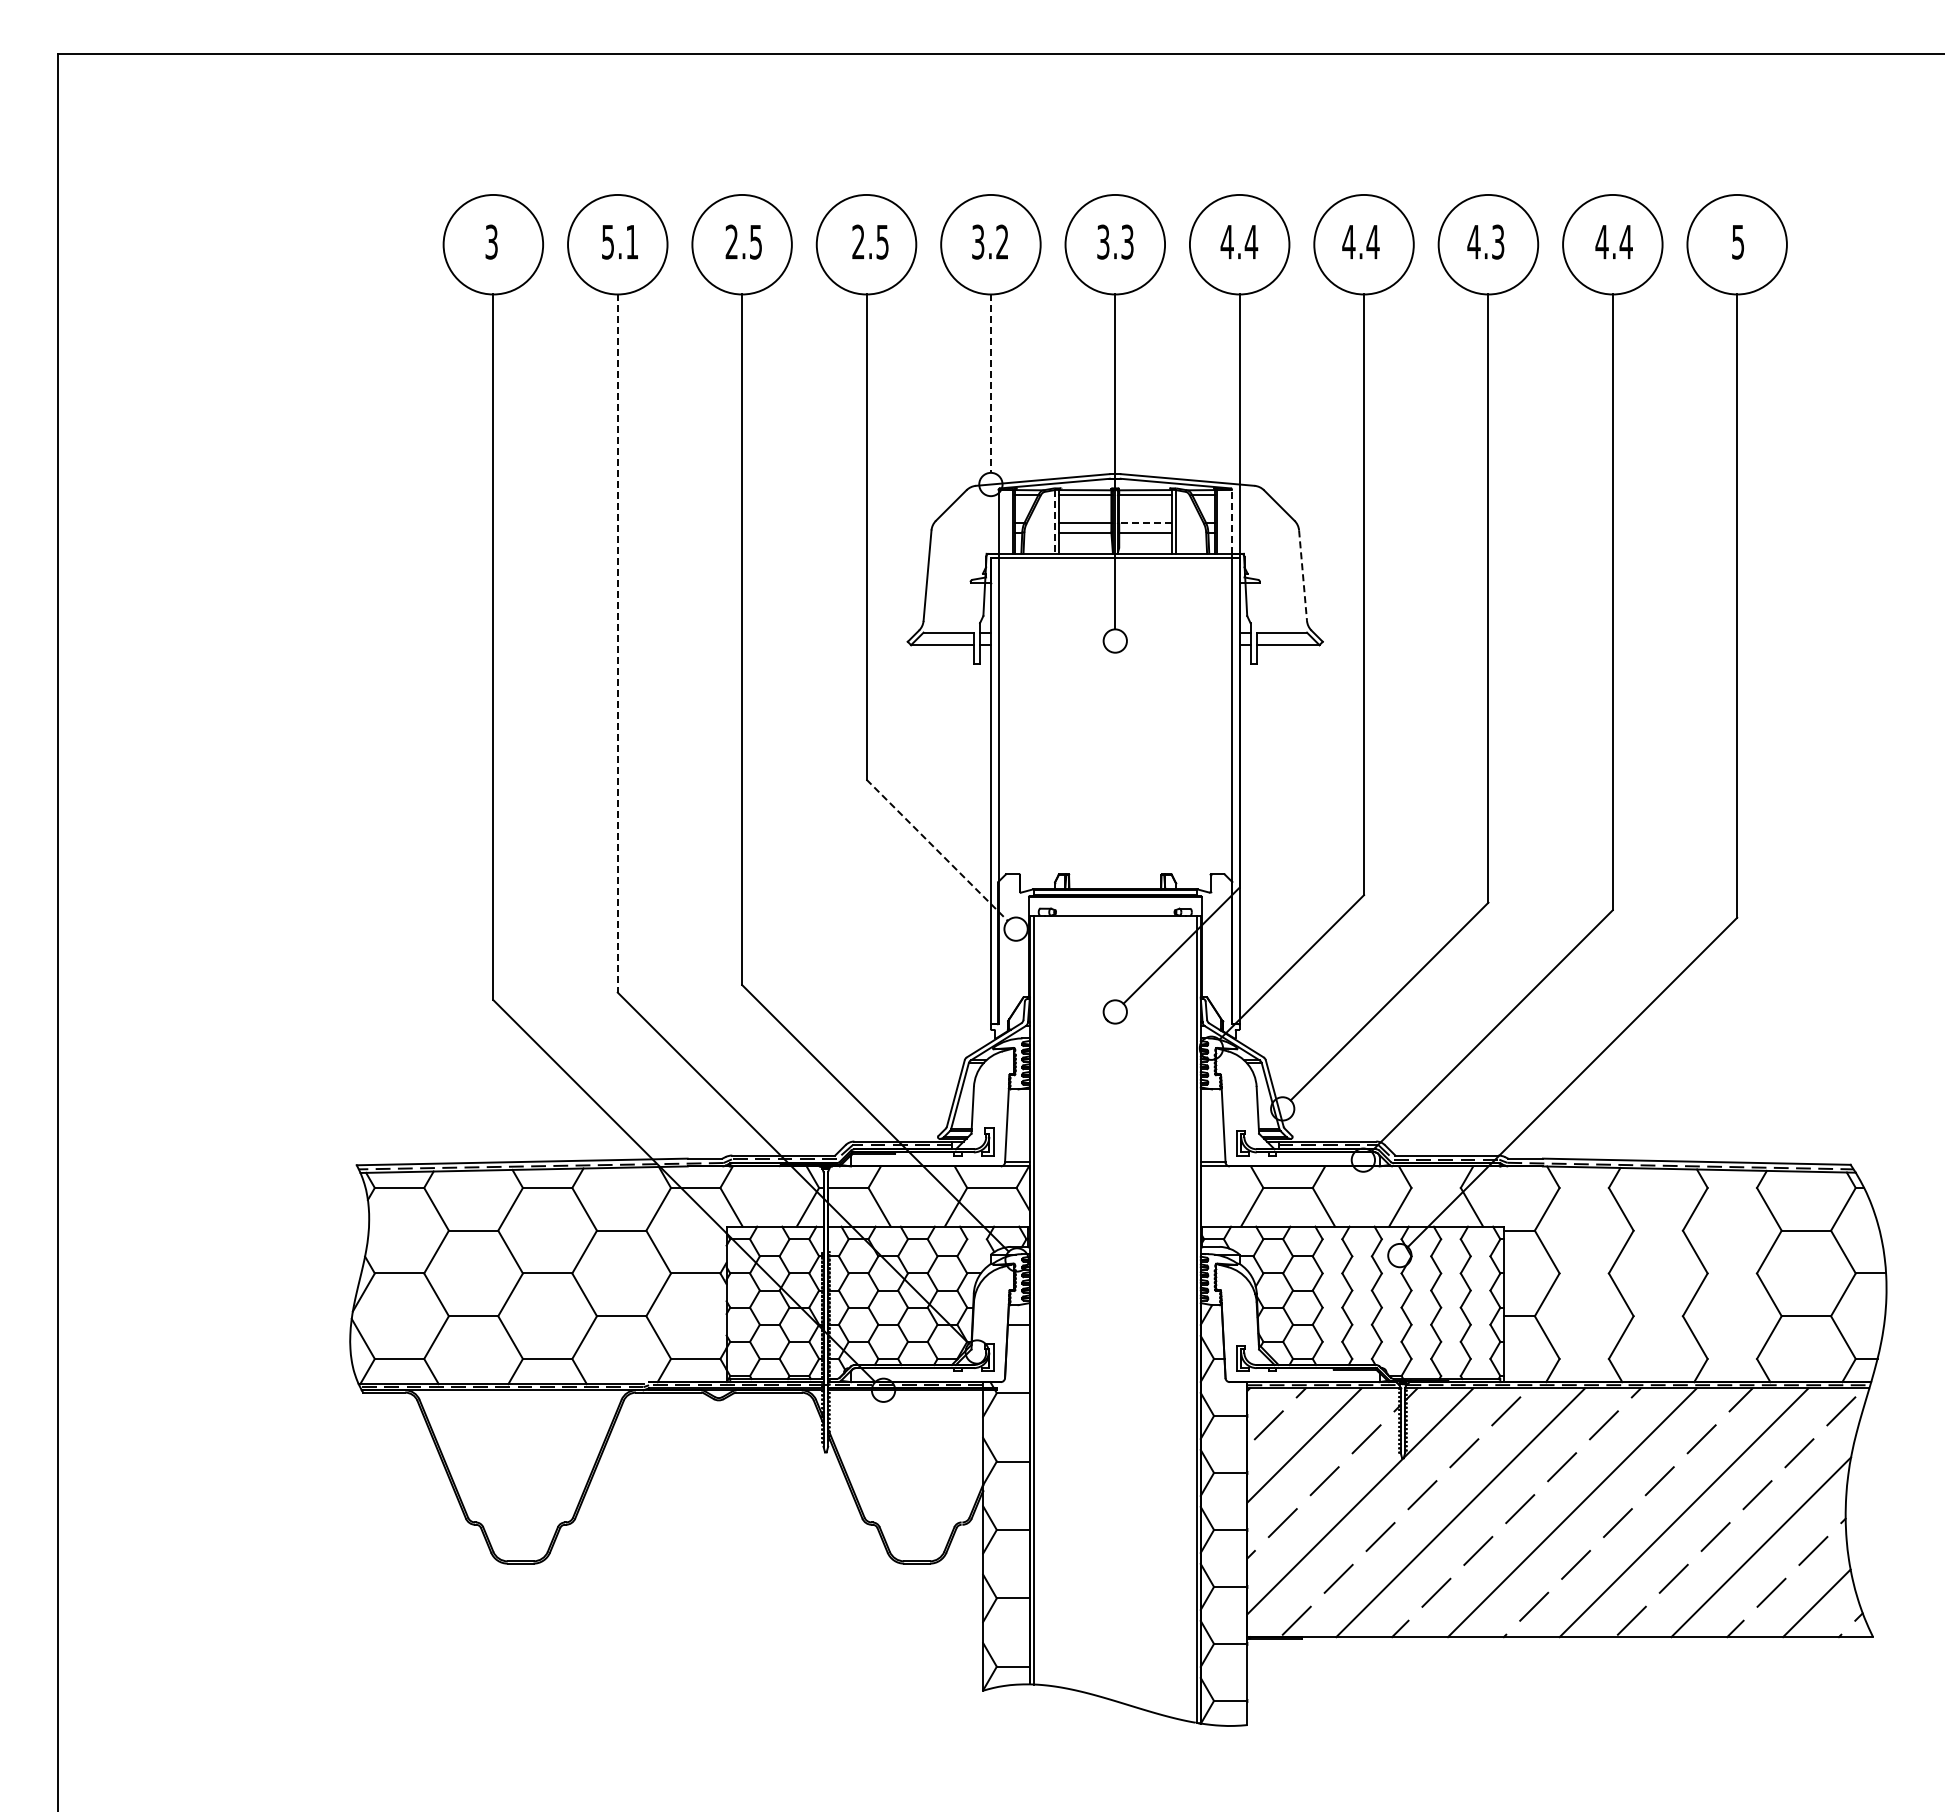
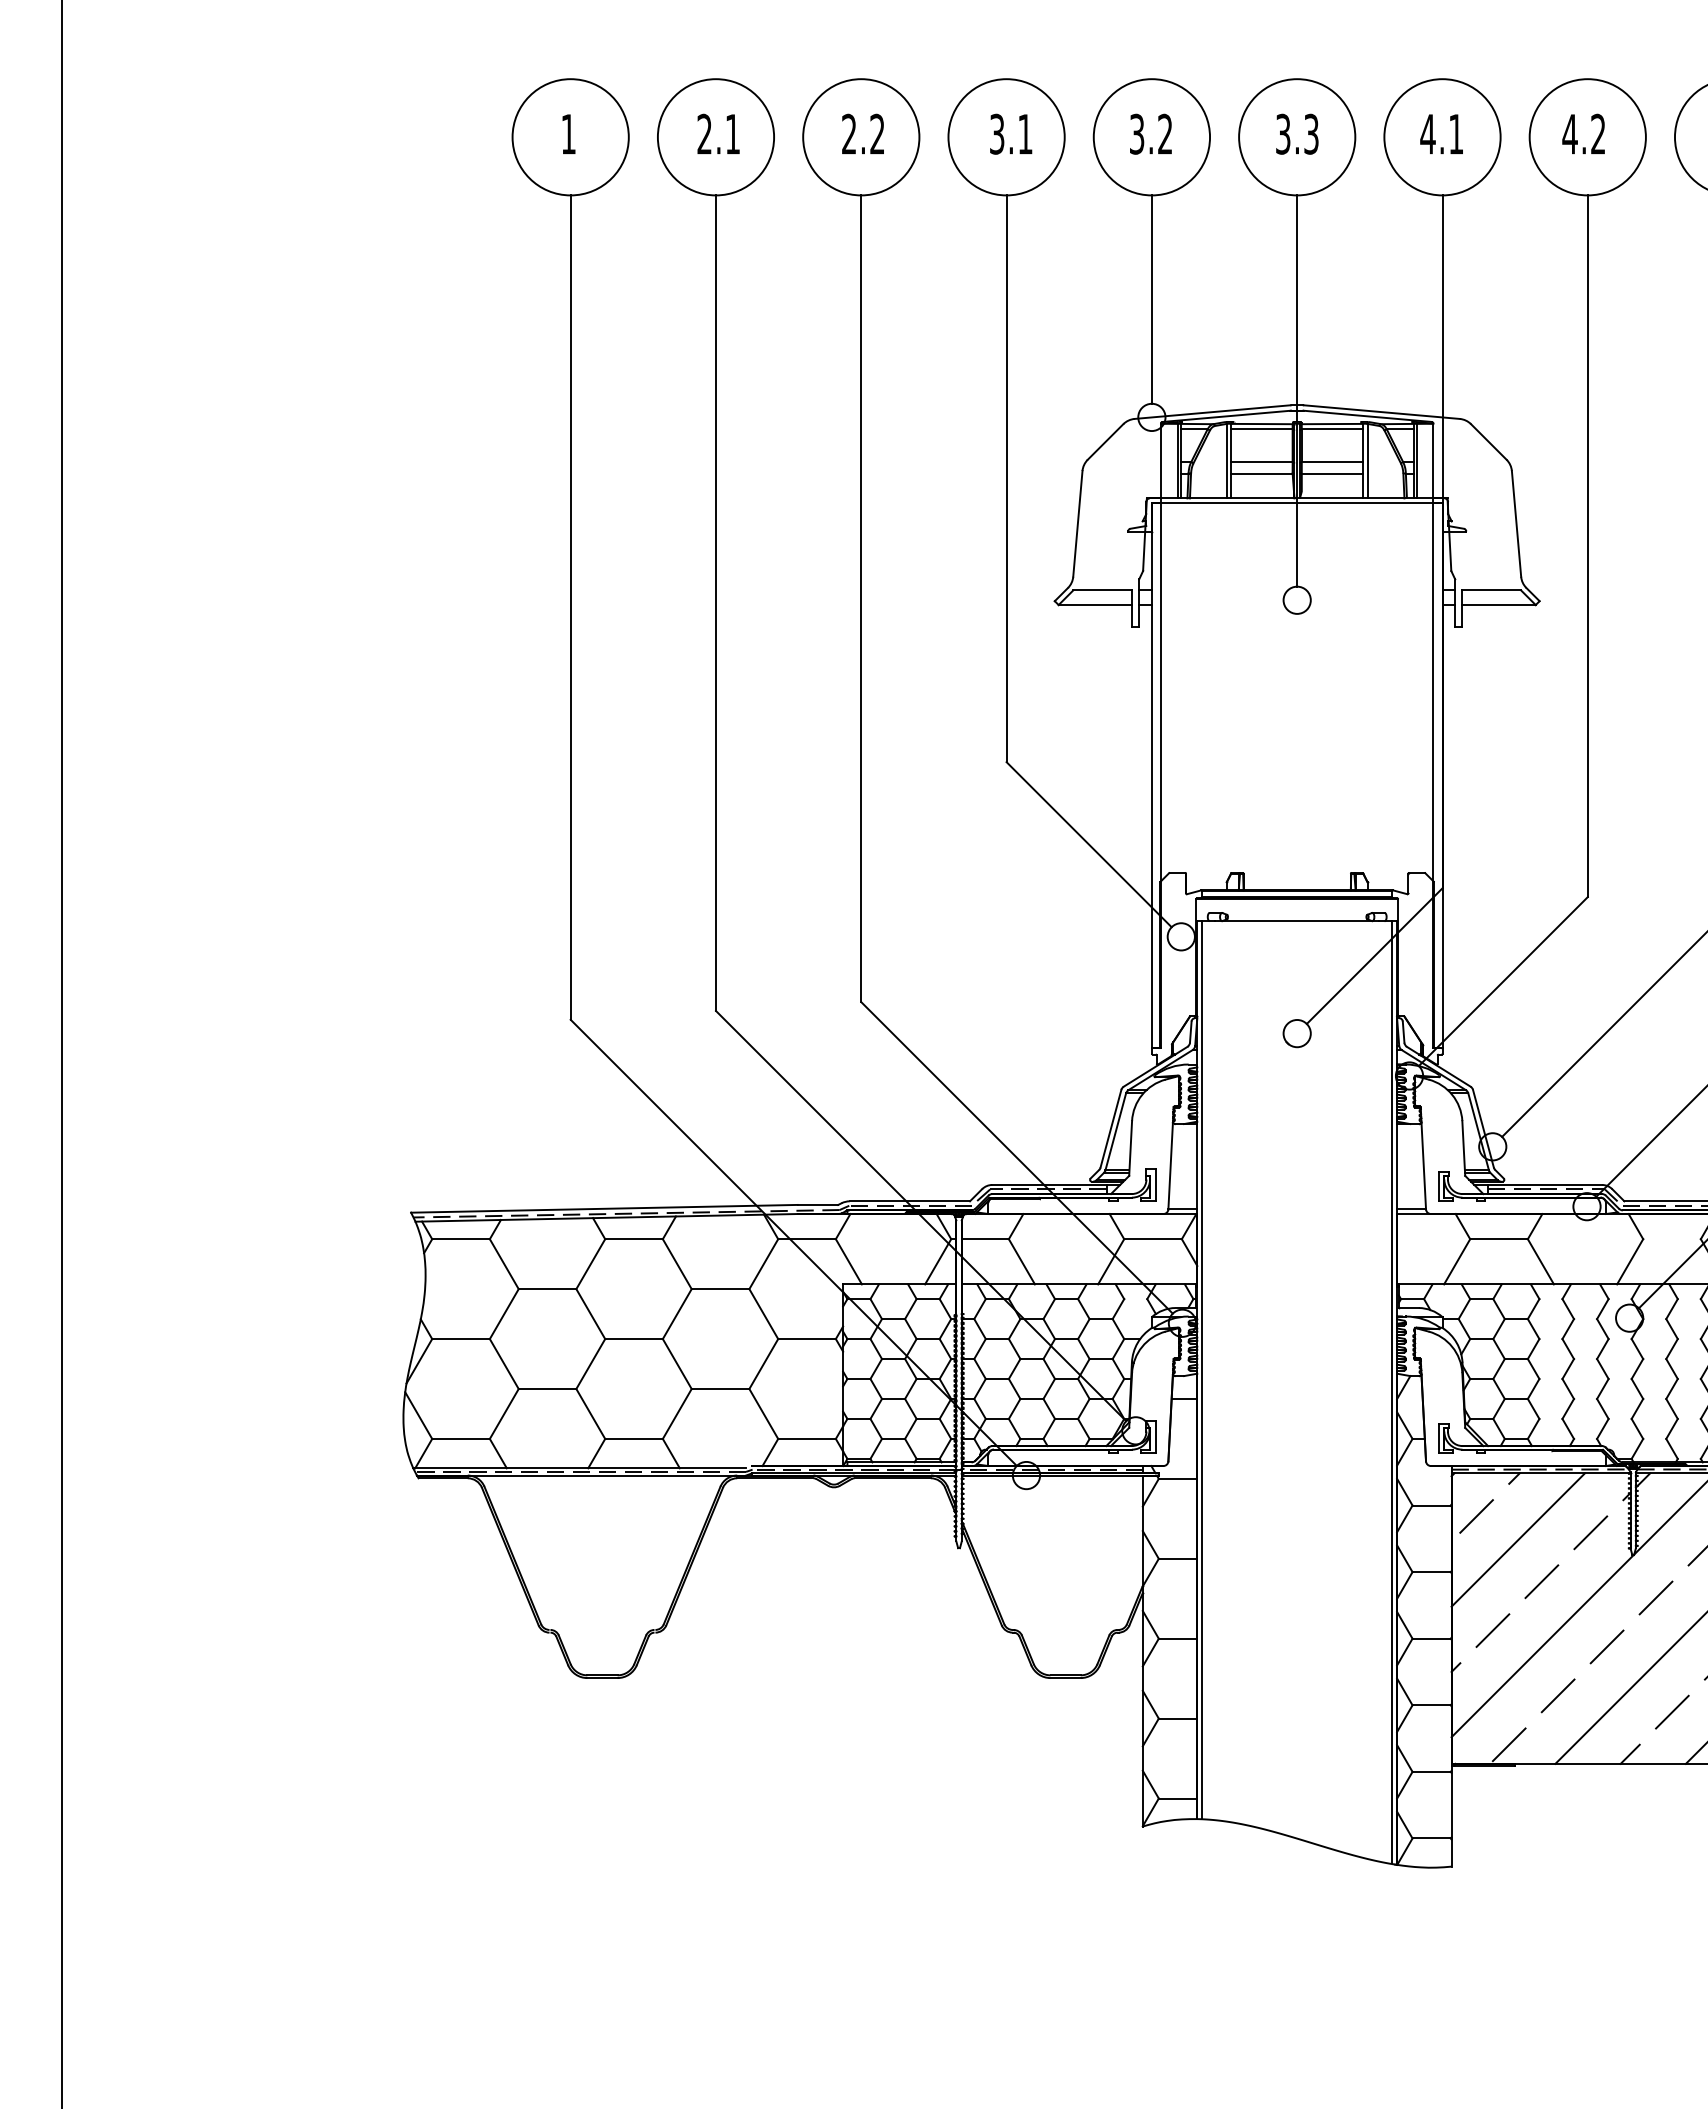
text: (491, 241) -> (568, 133), 3 -> 1
text: (607, 241) -> (703, 133), 5.1 -> 2.1
text: (755, 241) -> (876, 133), 2.5 -> 2.2
text: (870, 241) -> (1011, 133), 2.5 -> 3.1
text: (1372, 241) -> (1597, 133), 4.4 -> 4.2
text: (1251, 242) -> (1456, 134), 4.4 -> 4.1
line: (990, 384) -> (1151, 300), dashed -> solid
line: (1054, 521) -> (1226, 460), dashed -> solid
line: (1231, 521) -> (1432, 460), dashed -> solid
line: (1144, 522) -> (1331, 461), dashed -> solid
line: (1303, 576) -> (1517, 524), dashed -> solid
line: (617, 644) -> (715, 604), dashed -> solid
line: (937, 850) -> (1089, 844), dashed -> solid

